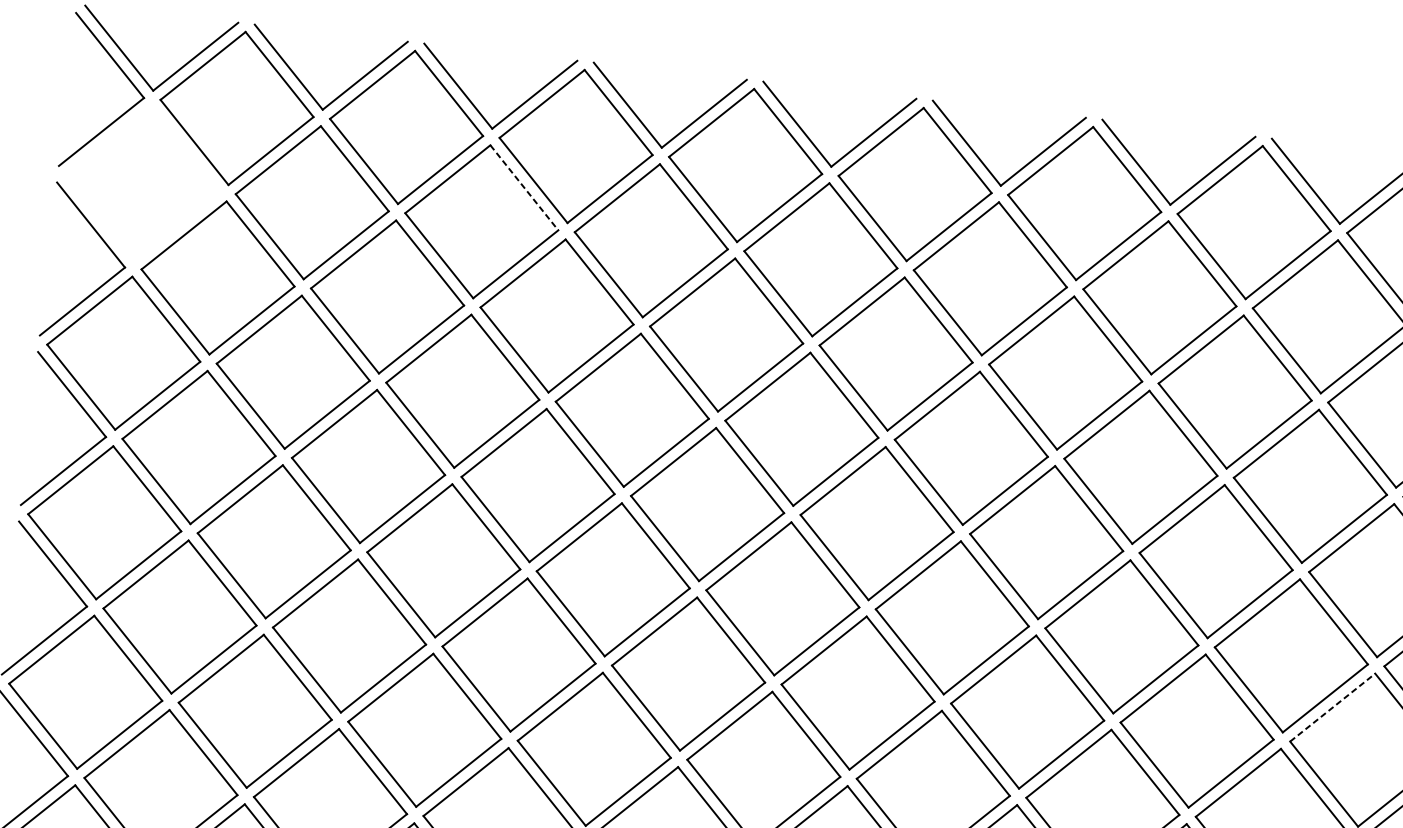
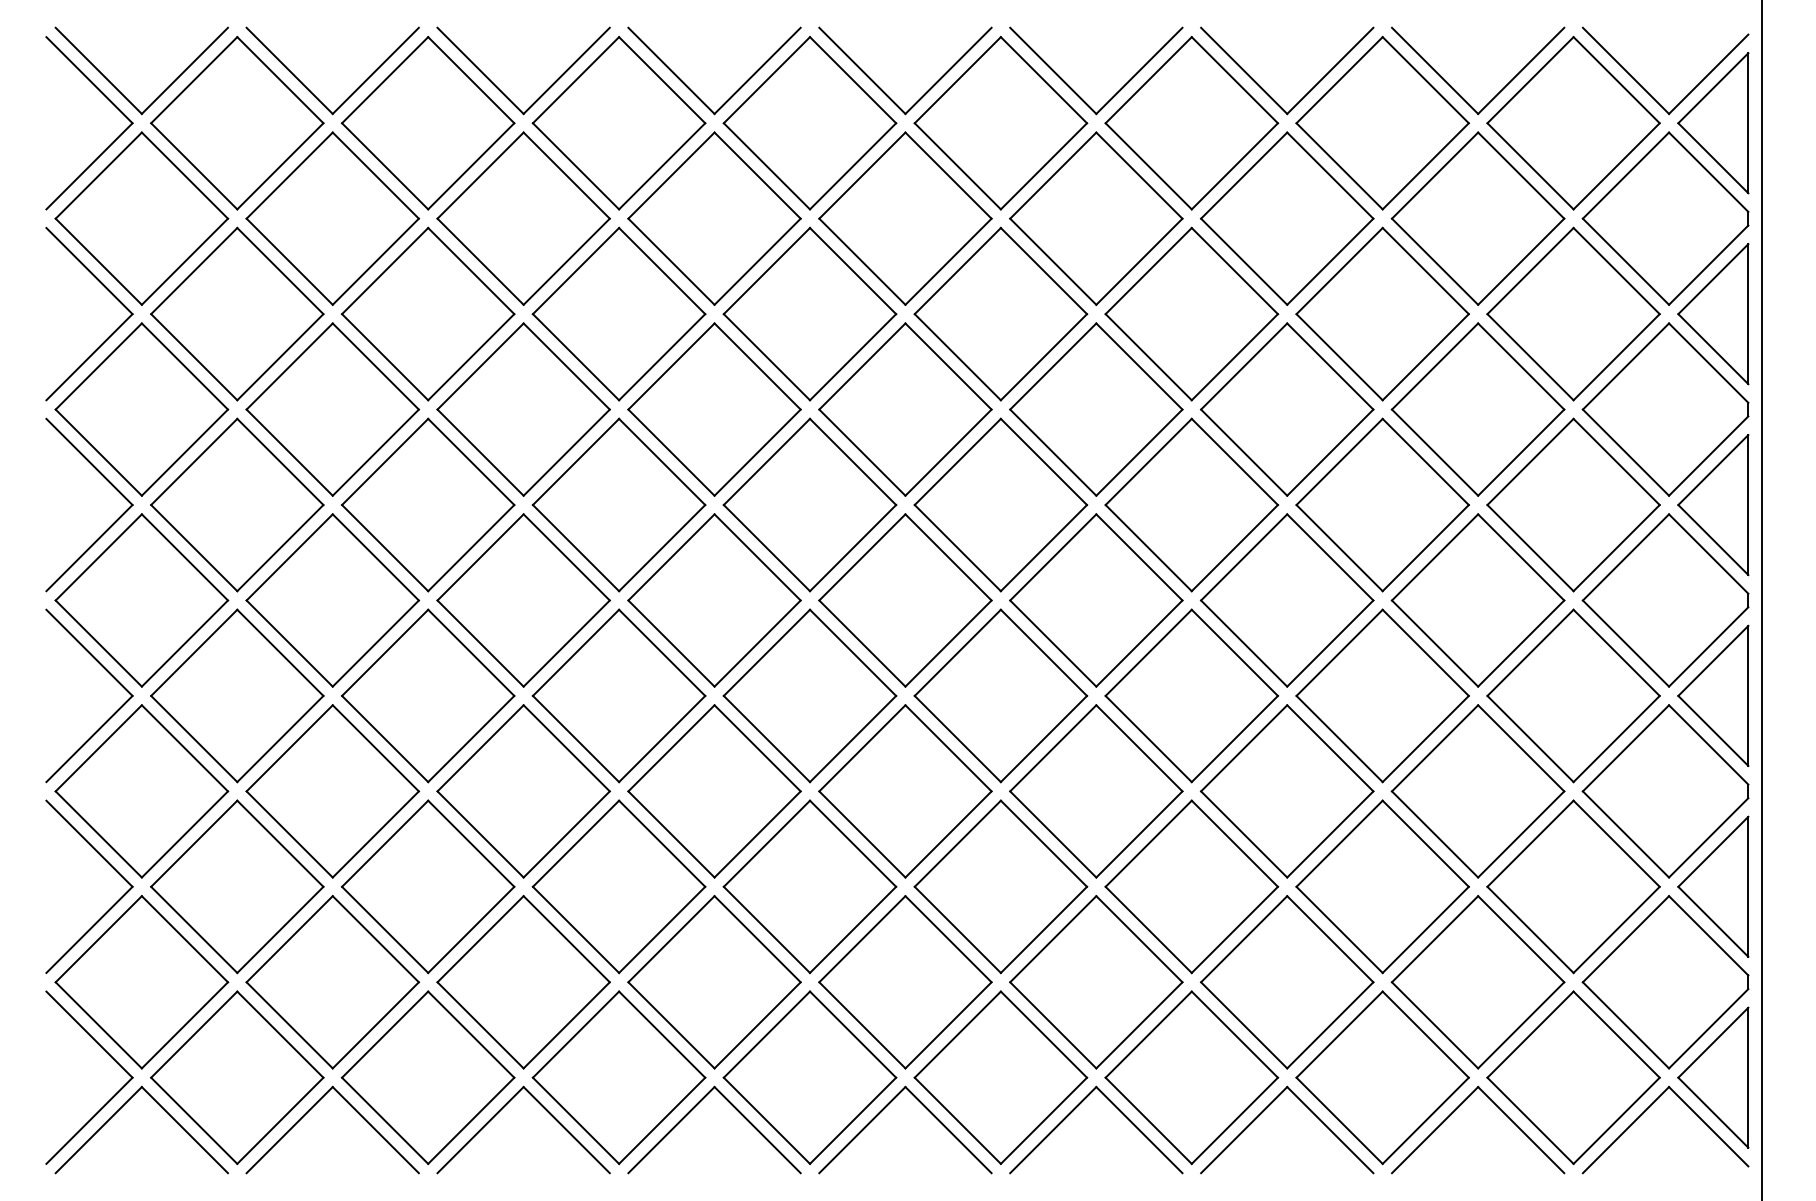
part: (142, 183) -> (141, 218), added
line: (524, 187) -> (566, 175), dashed -> solid
line: (1332, 707) -> (1530, 652), dashed -> solid

